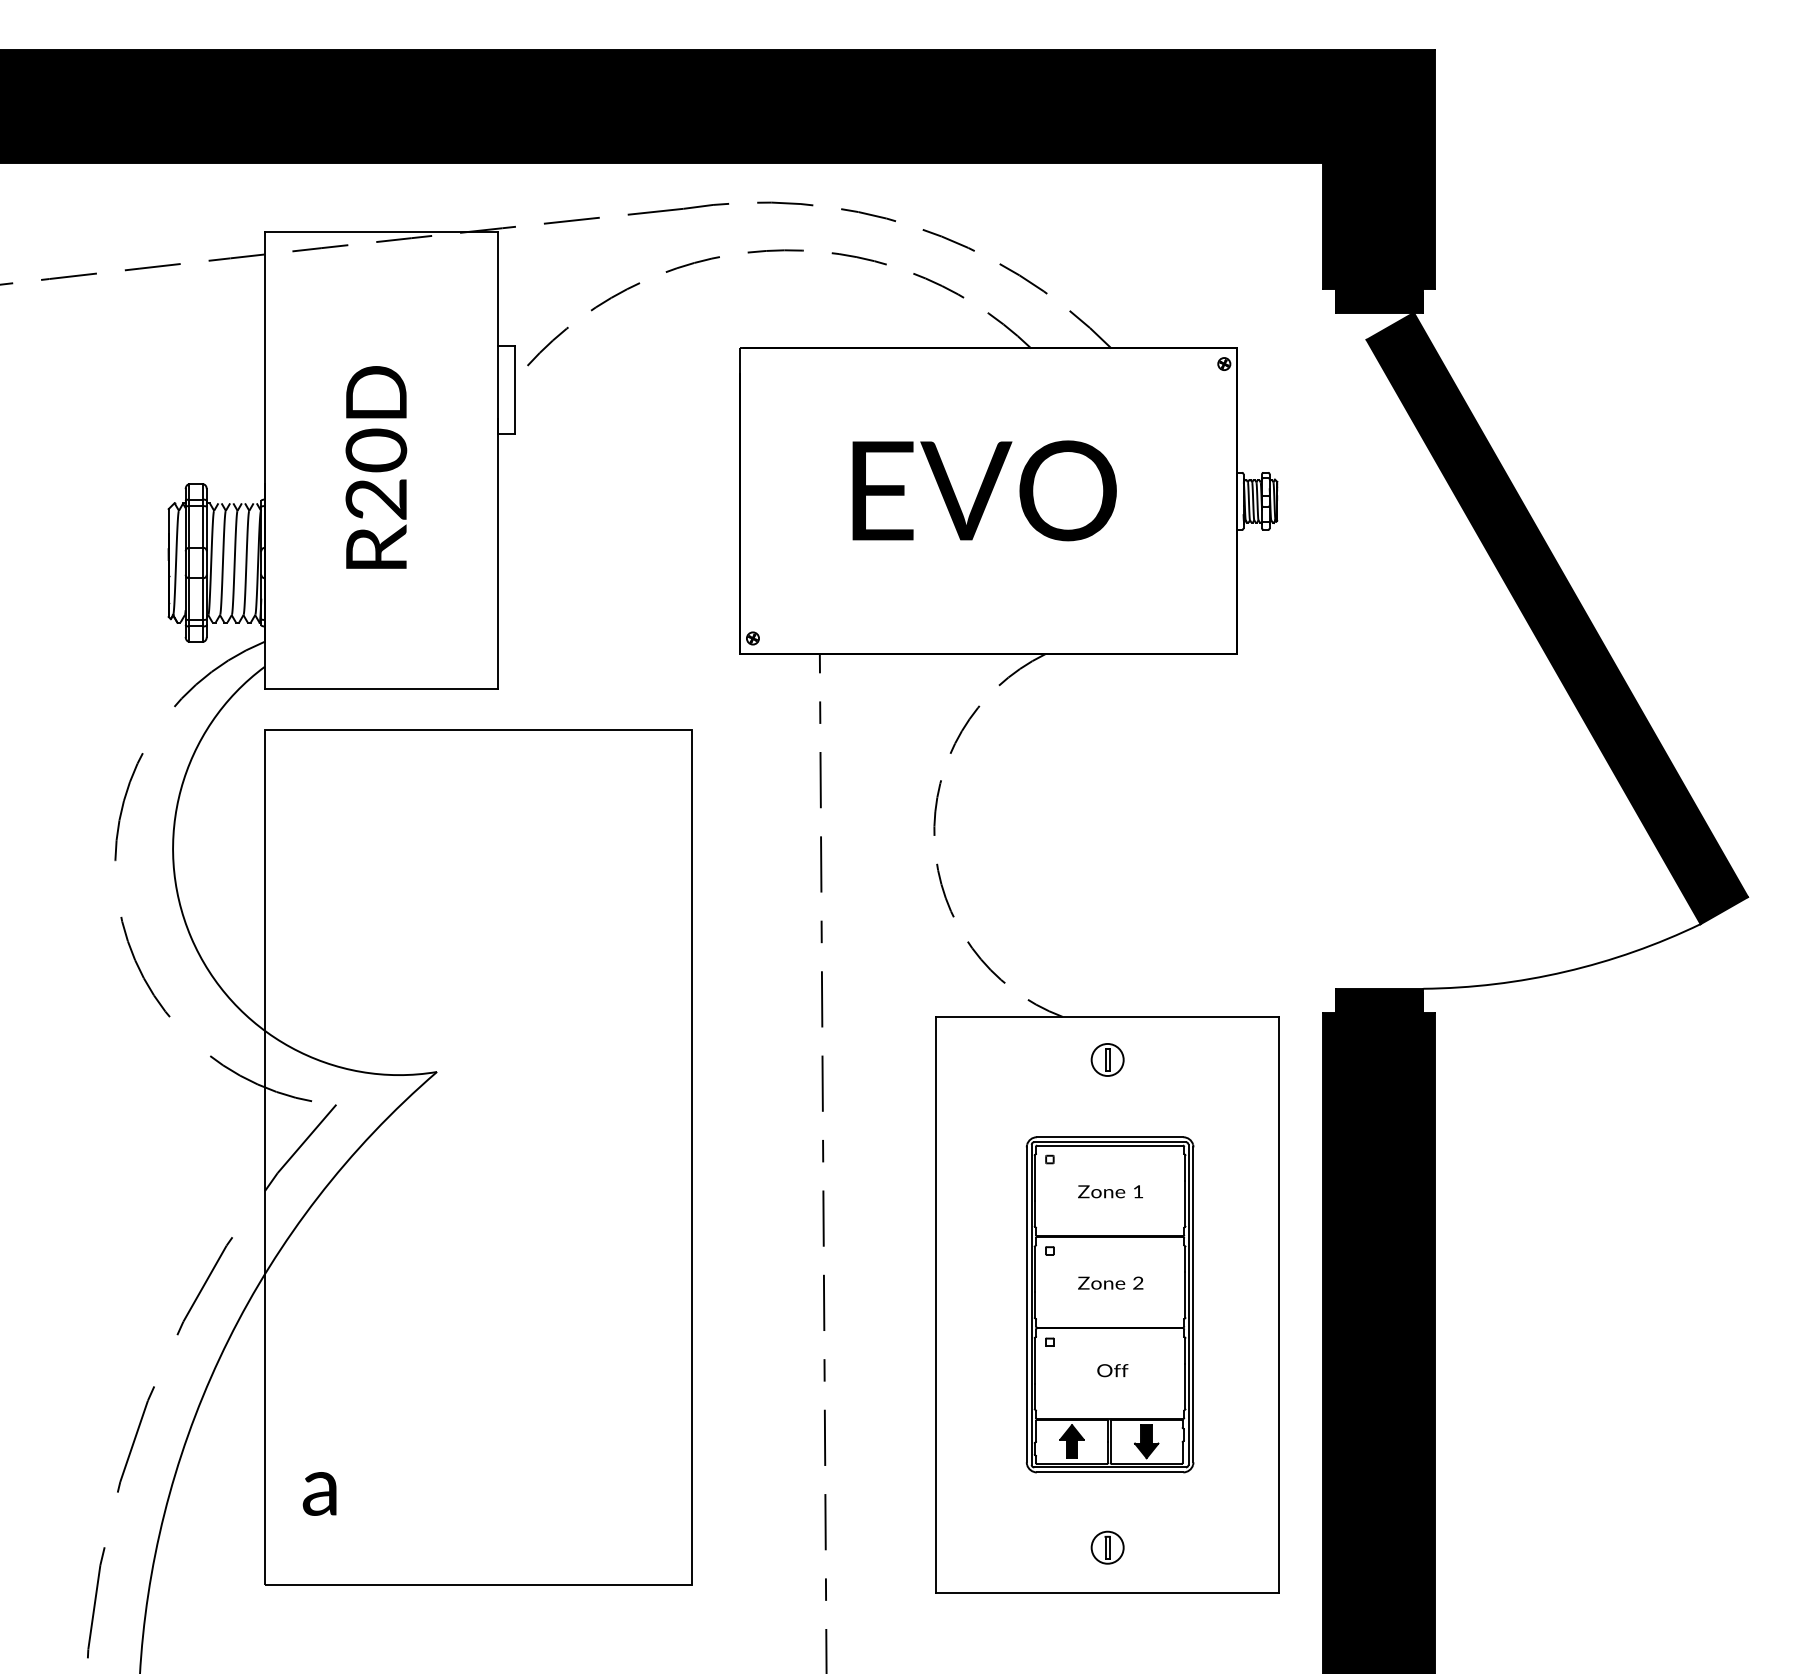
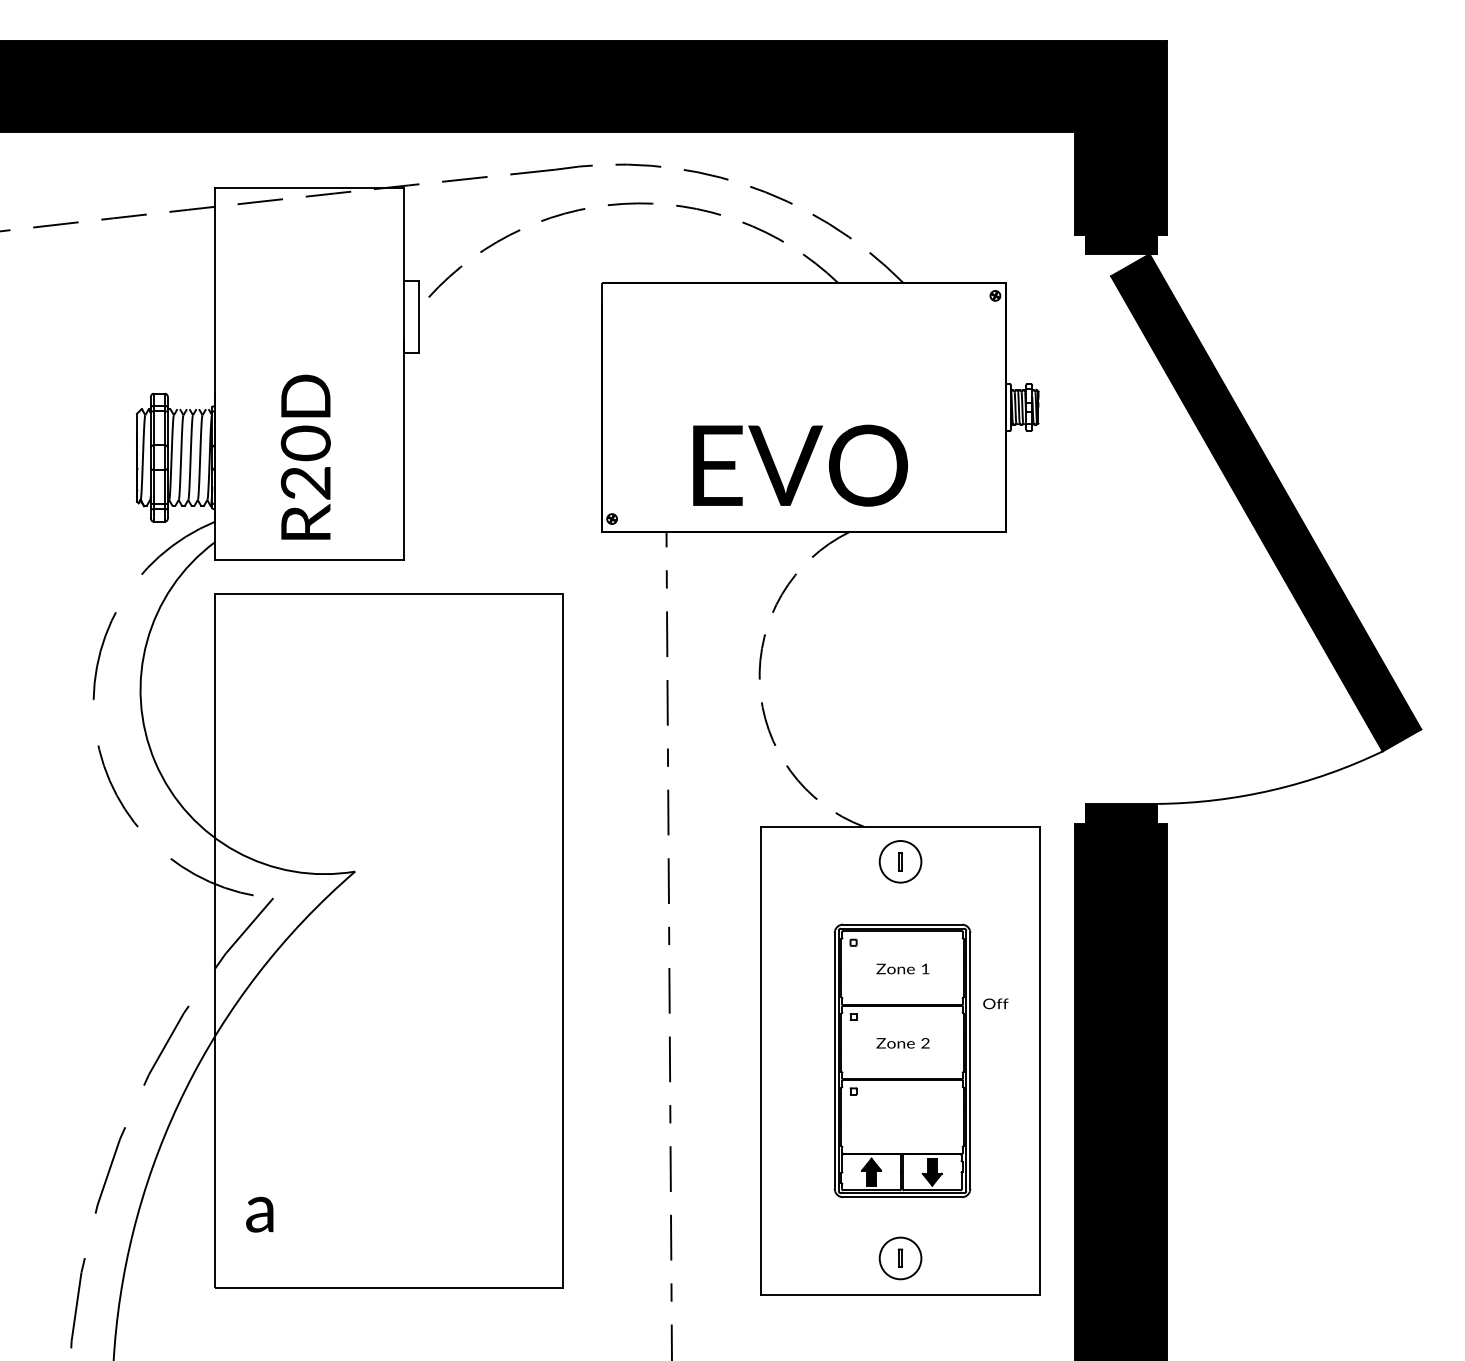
text: (376, 467) -> (305, 457), moved
text: (984, 490) -> (800, 465), moved
circle: (1107, 1059) -> (900, 861), size x1.6
text: (1112, 1370) -> (995, 1003), moved
circle: (1107, 1547) -> (900, 1258), size x1.6

